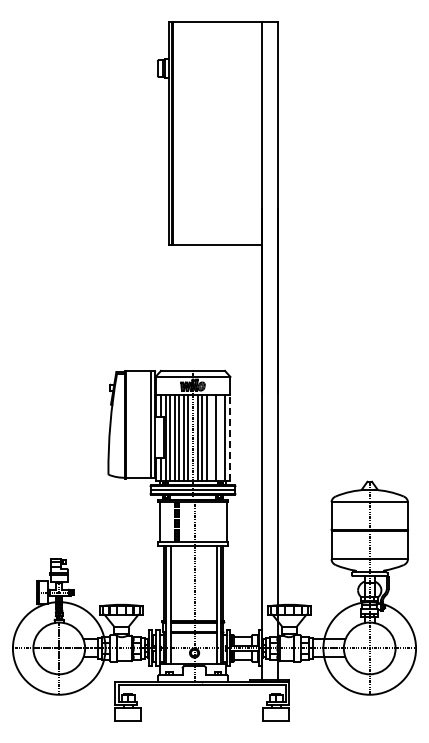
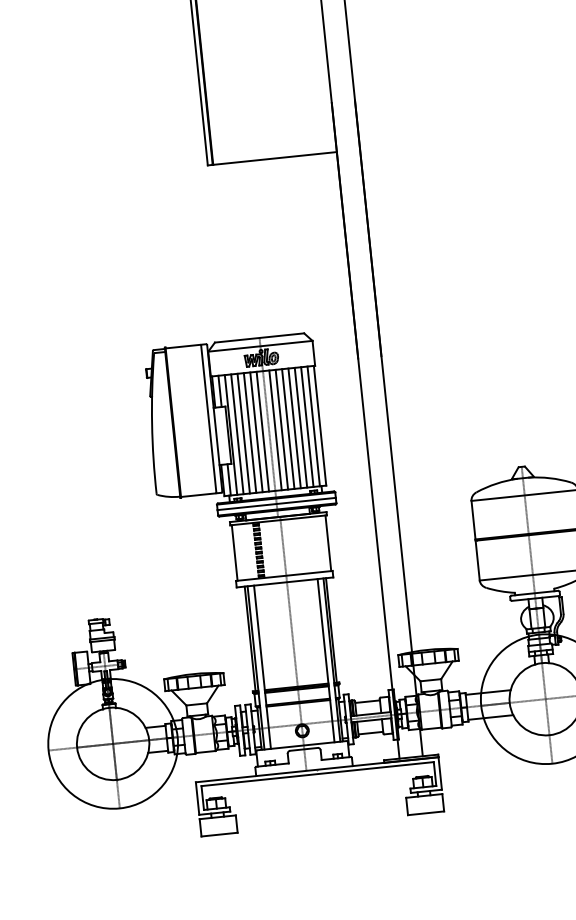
line: (211, 437) -> (294, 428), added
line: (220, 437) -> (307, 426), added
line: (229, 437) -> (319, 425), dashed -> solid

